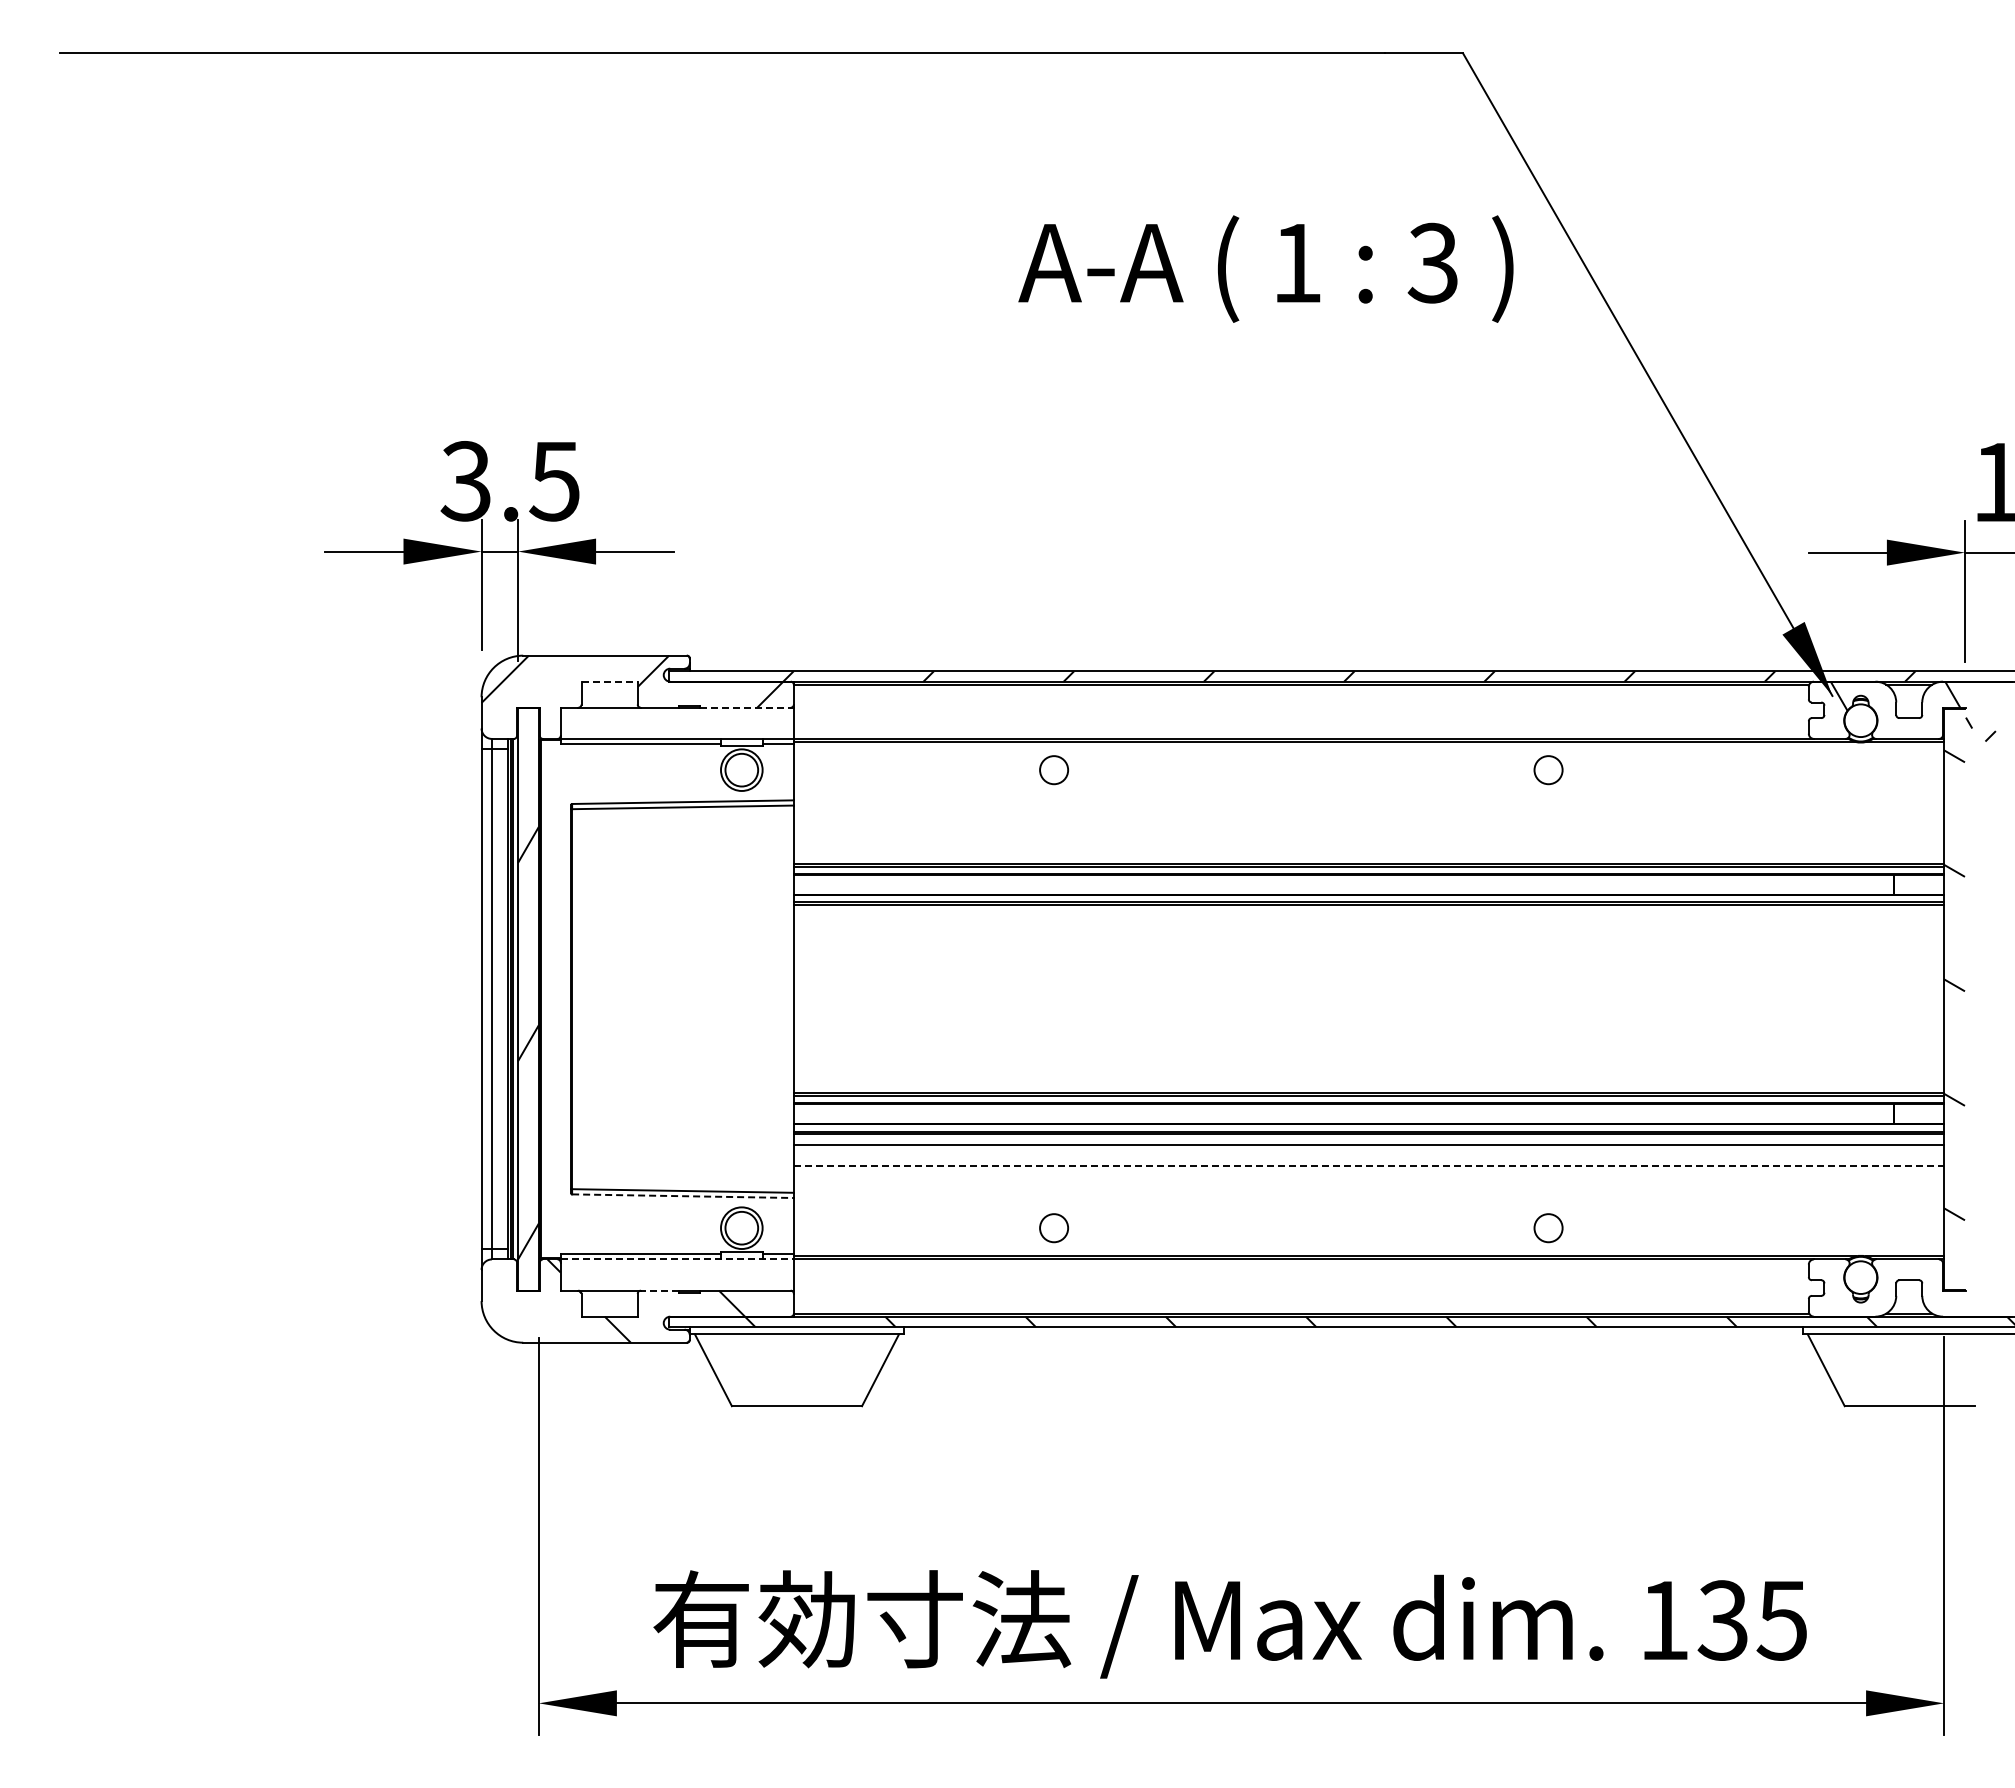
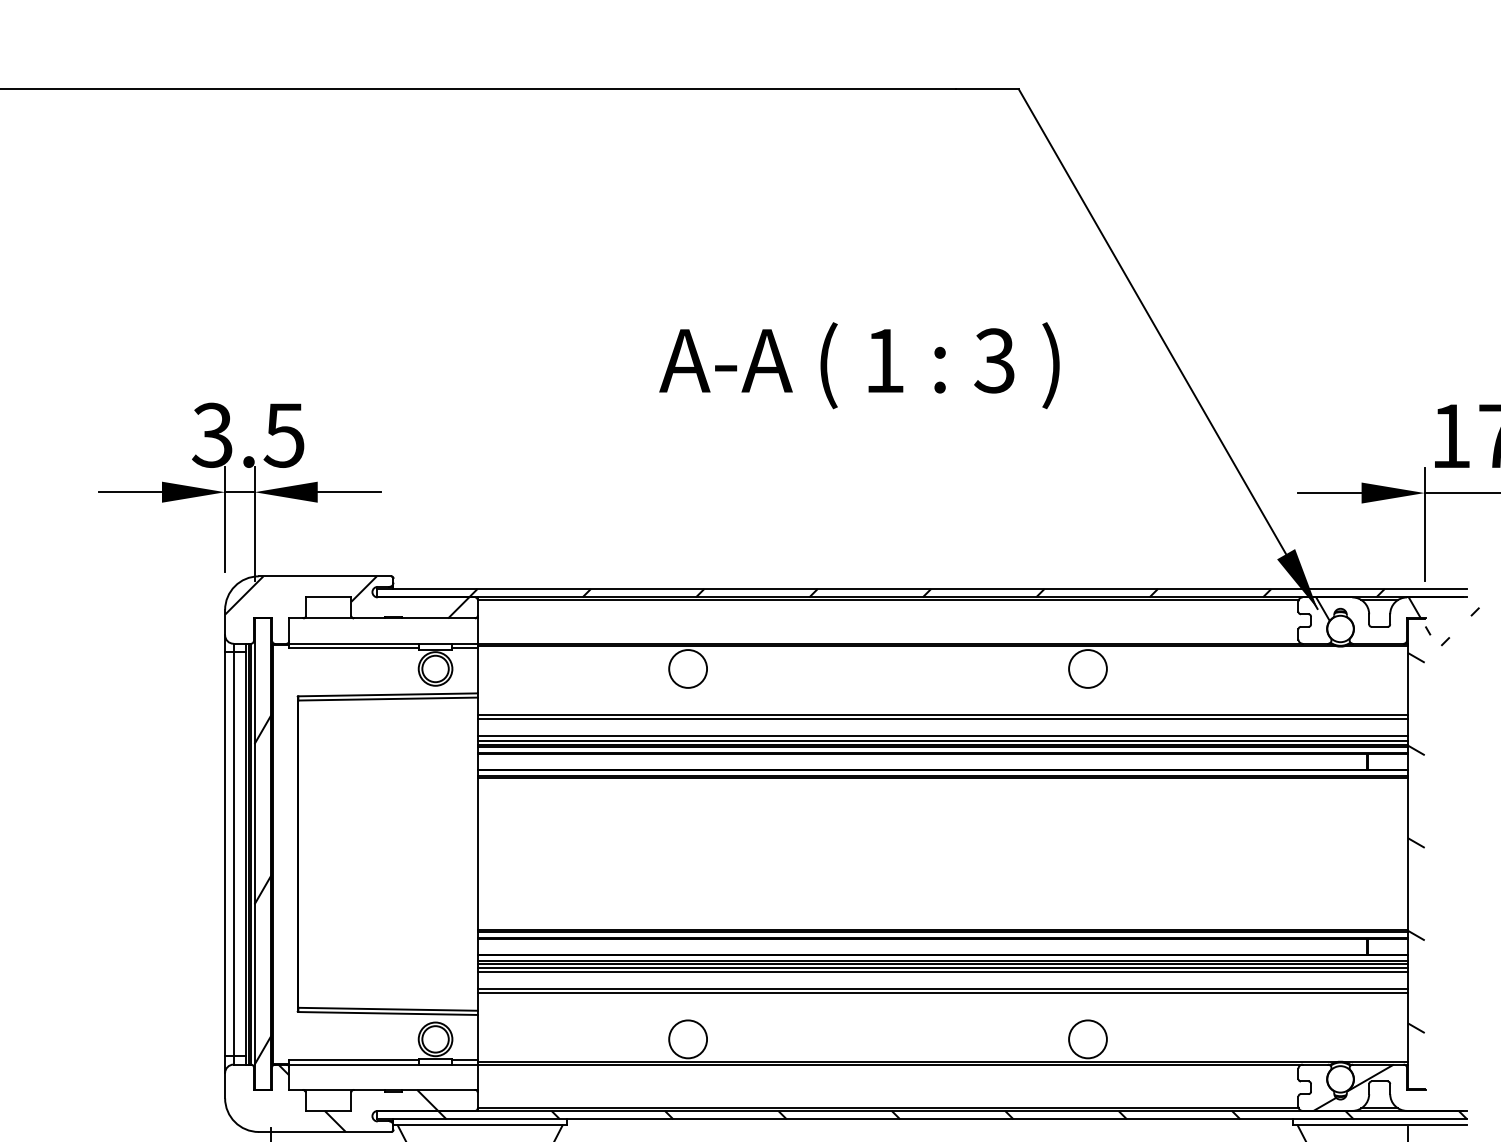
text: (1265, 268) -> (859, 365), moved
line: (610, 681) -> (329, 597), dashed -> solid
line: (745, 707) -> (438, 618), dashed -> solid
circle: (1053, 769) -> (687, 668), size x1.67
circle: (1548, 769) -> (1087, 668), size x1.67
line: (1368, 827) -> (942, 715), added
line: (1368, 832) -> (942, 719), added
line: (1368, 853) -> (942, 736), added
line: (1368, 858) -> (942, 740), added
line: (1368, 1139) -> (942, 967), added
line: (1369, 1165) -> (943, 988), dashed -> solid
line: (1368, 1170) -> (942, 992), added
line: (682, 1196) -> (387, 1013), dashed -> solid
circle: (1053, 1227) -> (687, 1038), size x1.67
circle: (1548, 1227) -> (1087, 1038), size x1.67
line: (677, 1259) -> (383, 1064), dashed -> solid
hatch: (1876, 1287) -> (1353, 1087), added
line: (659, 1290) -> (369, 1089), dashed -> solid

